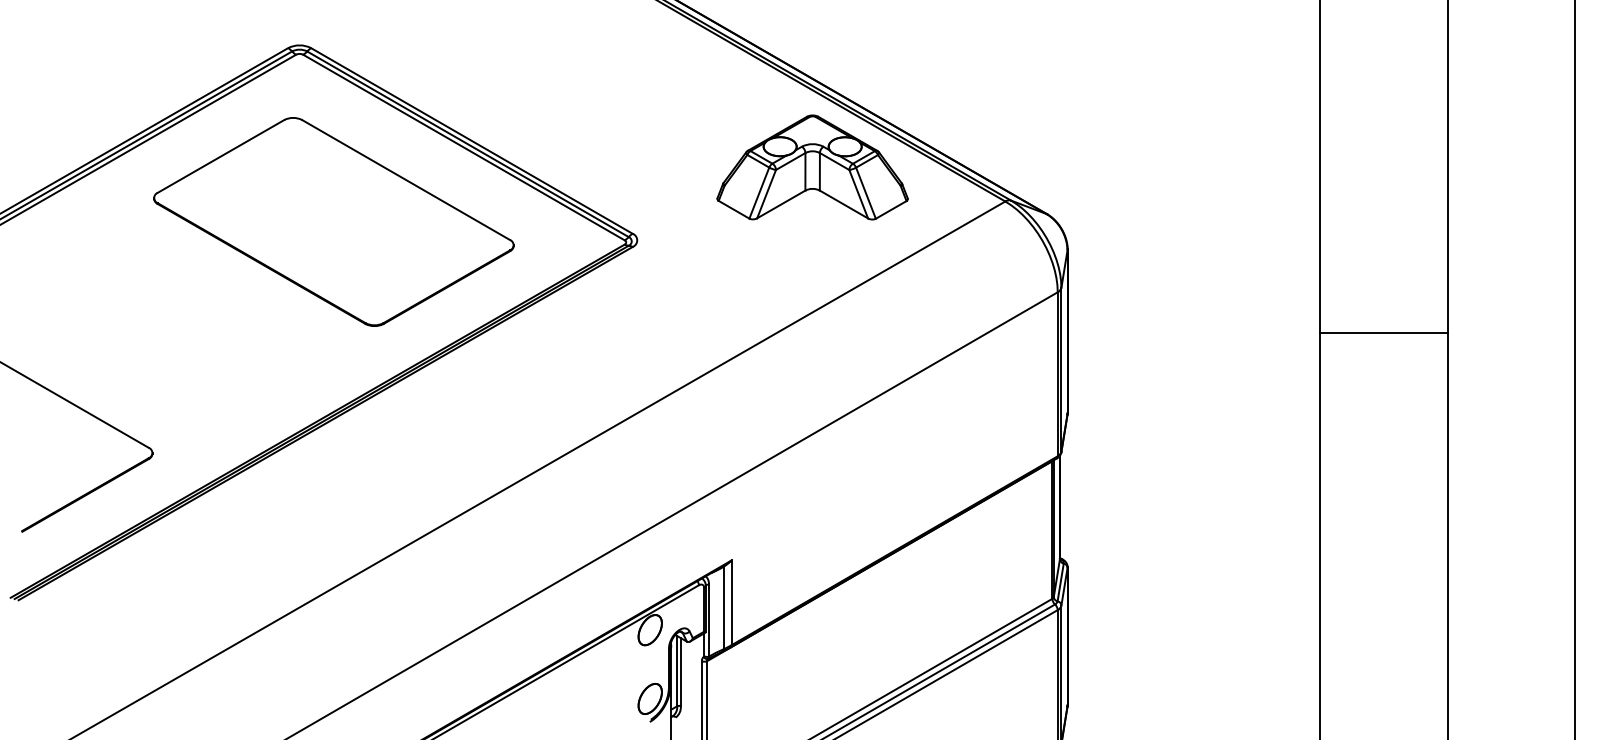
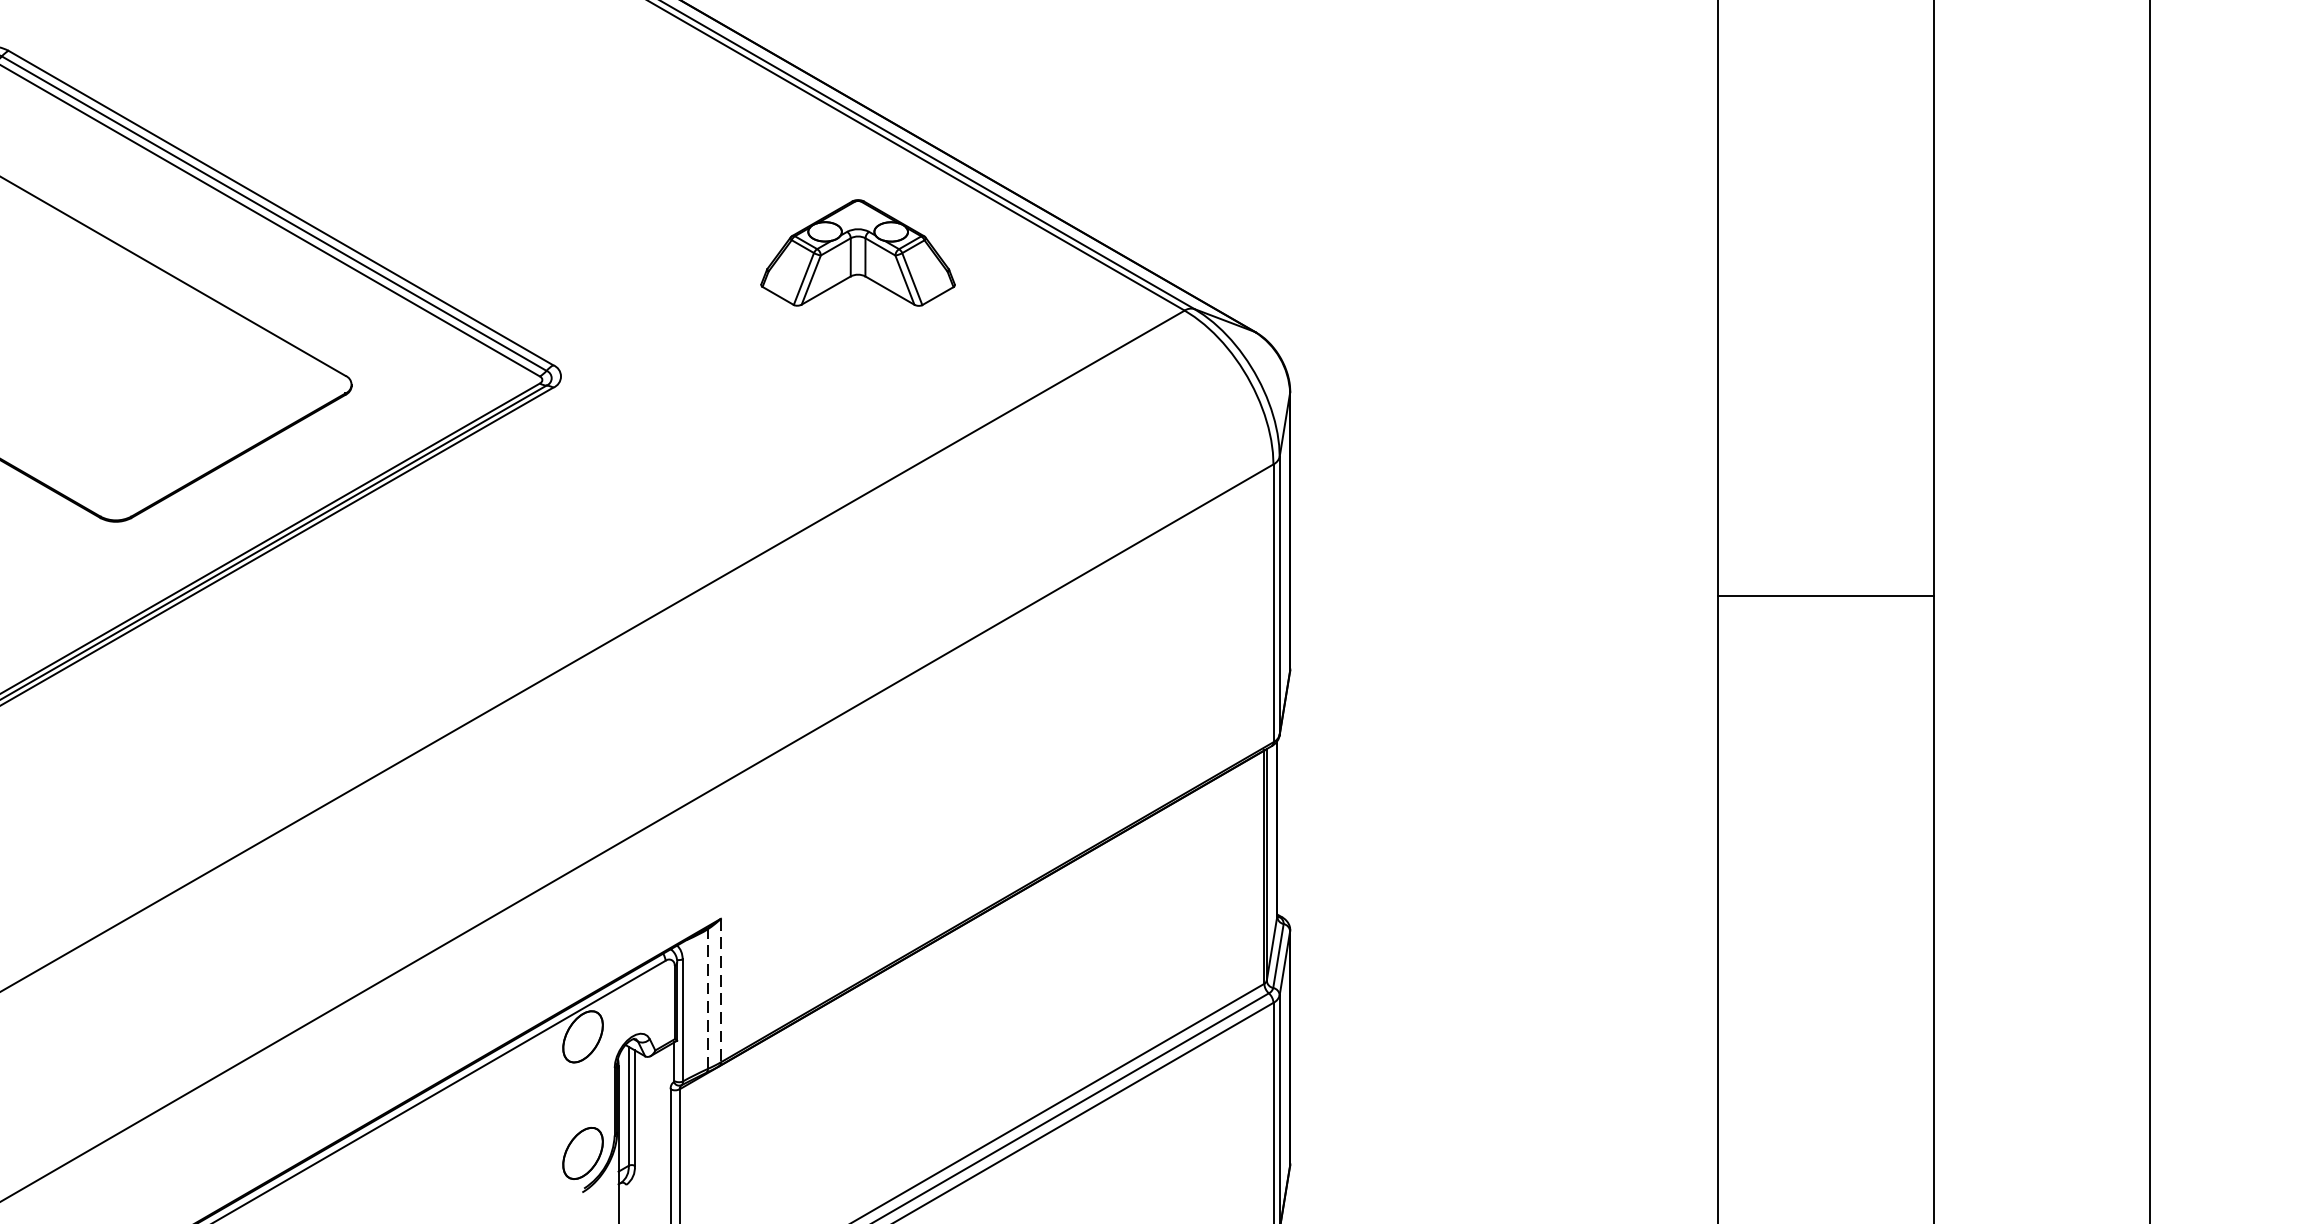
part: (812, 167) -> (857, 252), size x0.6
line: (1383, 332) -> (1825, 595), moved
line: (731, 603) -> (720, 991), solid -> dashed
line: (723, 607) -> (707, 998), solid -> dashed

